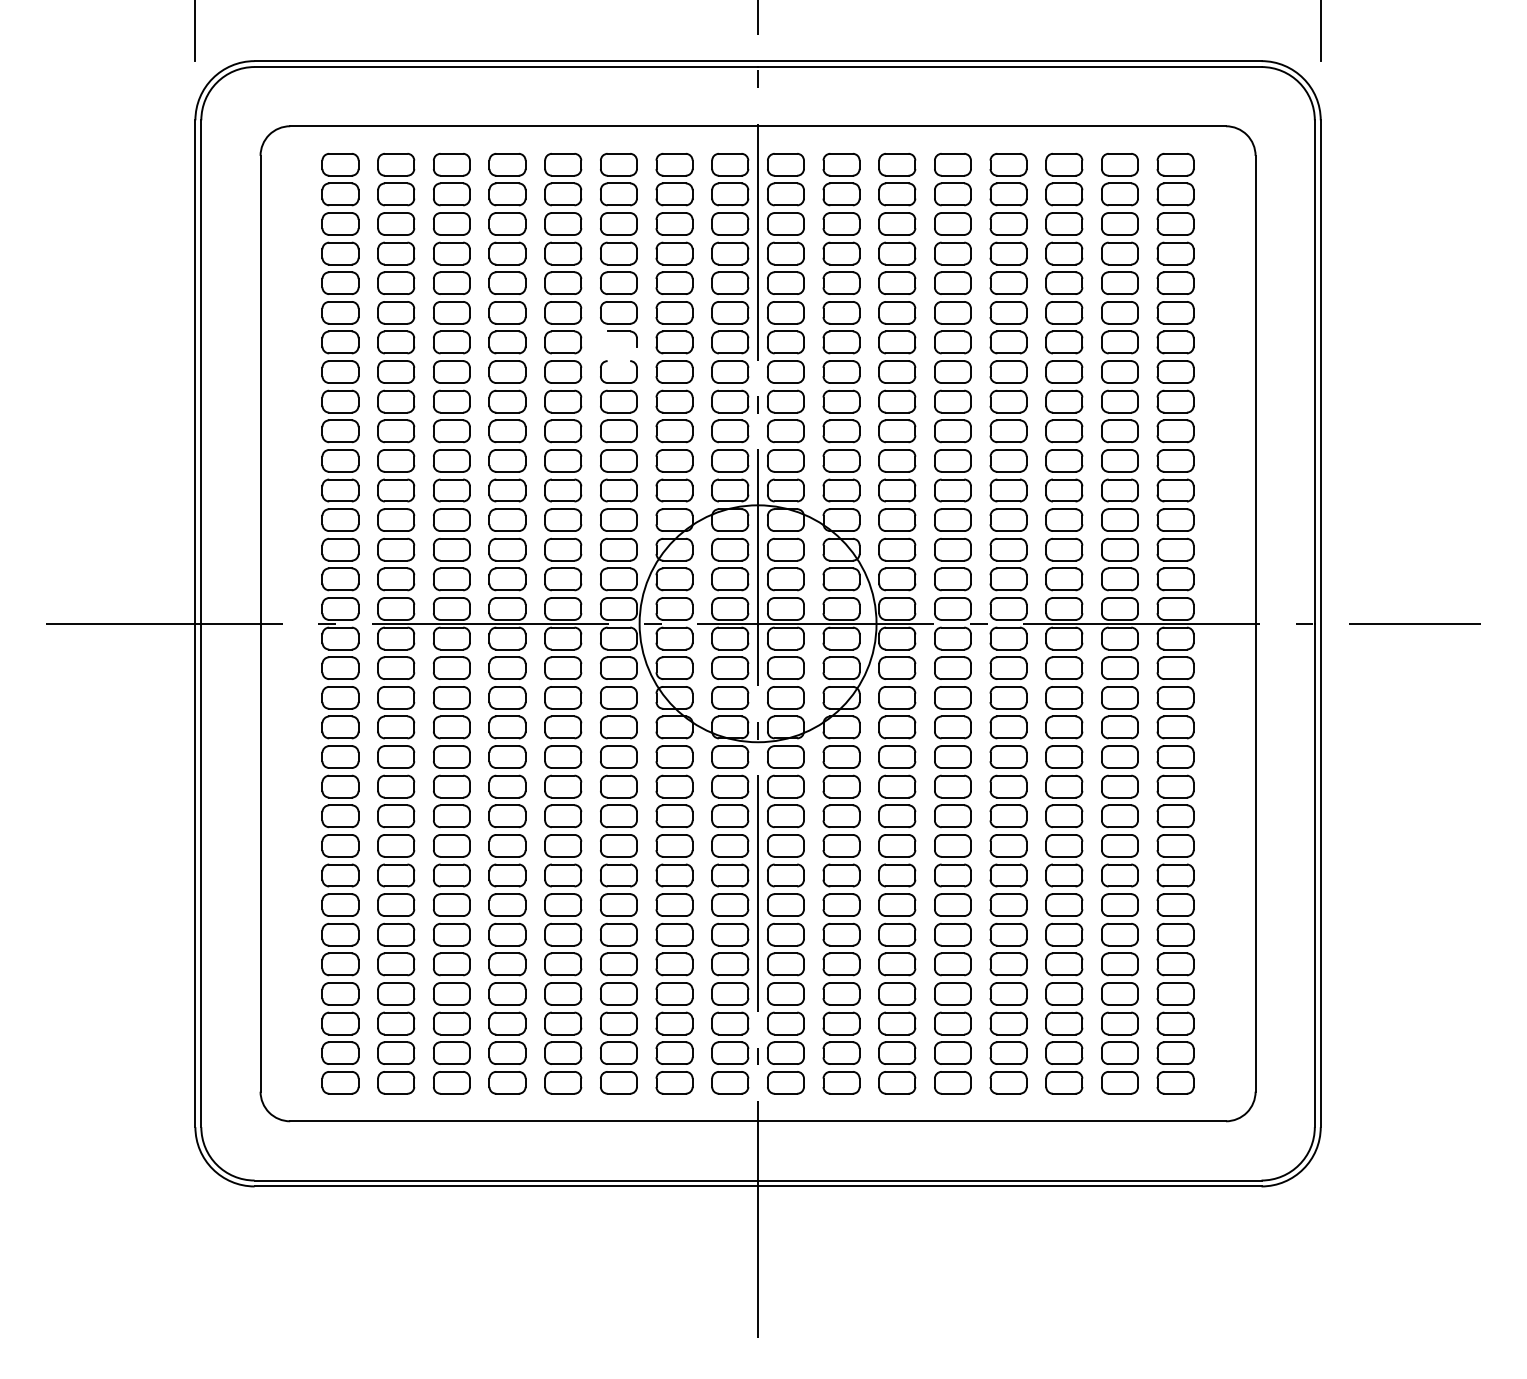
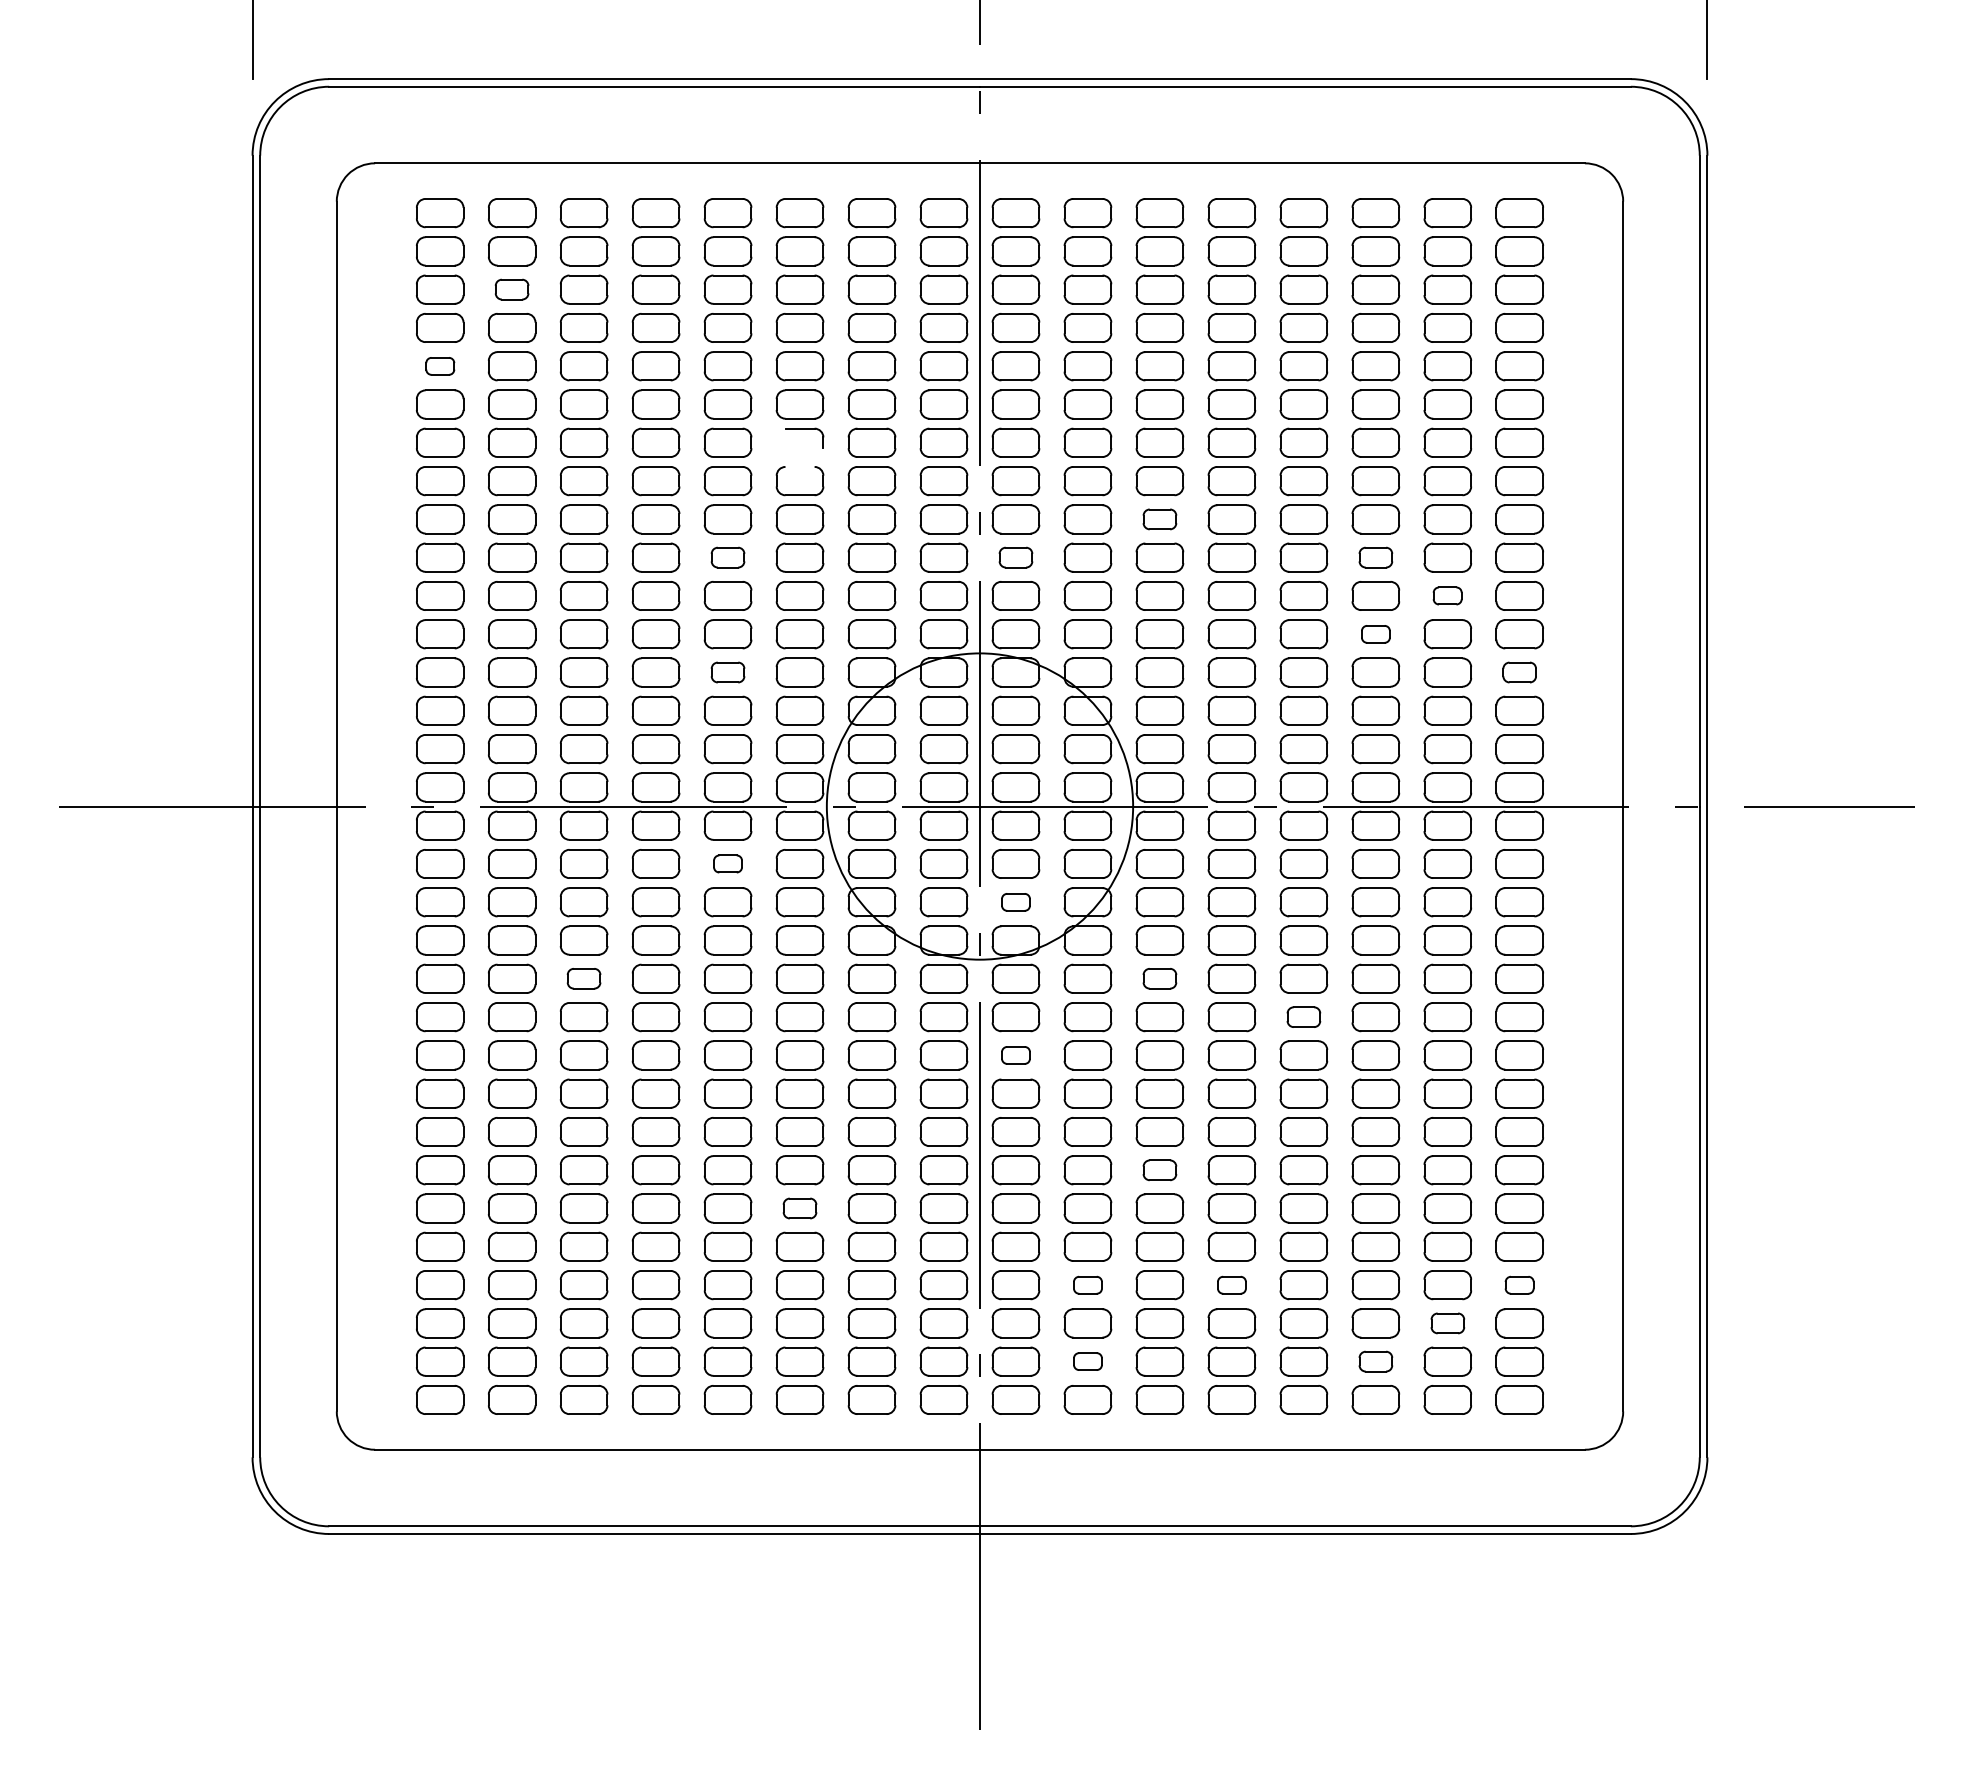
part: (395, 223) -> (511, 289), size x0.7
part: (340, 283) -> (440, 366), size x0.6
part: (896, 401) -> (1159, 519), size x0.7
part: (562, 431) -> (727, 557), size x0.7
part: (785, 431) -> (1015, 557), size x0.7
part: (1064, 431) -> (1375, 557), size x0.7
part: (1119, 460) -> (1447, 595), size x0.6
part: (1064, 490) -> (1375, 634), size x0.6
part: (562, 520) -> (727, 672), size x0.7
part: (1175, 520) -> (1519, 672), size x0.7
part: (562, 667) -> (727, 863), size x0.6
part: (785, 698) -> (1015, 902), size x0.6
part: (451, 756) -> (583, 978), size x0.7
part: (896, 756) -> (1159, 978), size x0.7
part: (1008, 786) -> (1303, 1017), size x0.7
part: (785, 816) -> (1015, 1055), size x0.6
part: (896, 905) -> (1159, 1170), size x0.7
part: (618, 934) -> (799, 1208), size x0.7
part: (841, 994) -> (1087, 1285), size x0.6
part: (952, 994) -> (1231, 1285), size x0.6
part: (1175, 994) -> (1519, 1285), size x0.6
part: (1119, 1023) -> (1447, 1323), size x0.7
part: (841, 1053) -> (1087, 1361), size x0.6
part: (1064, 1053) -> (1375, 1361), size x0.7

